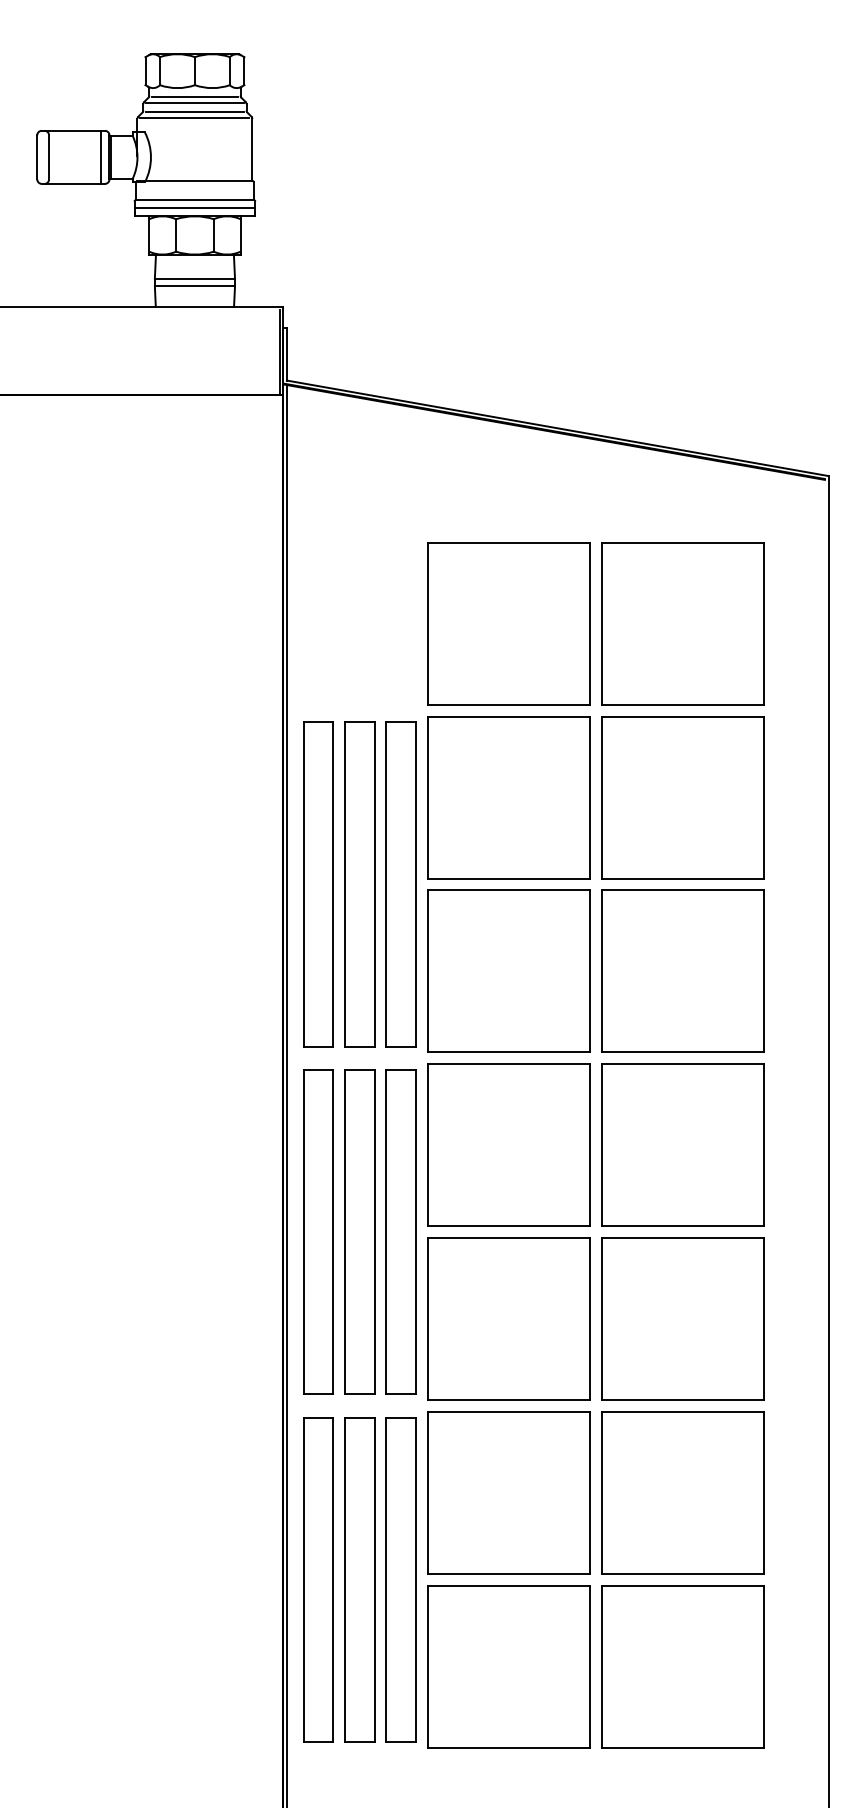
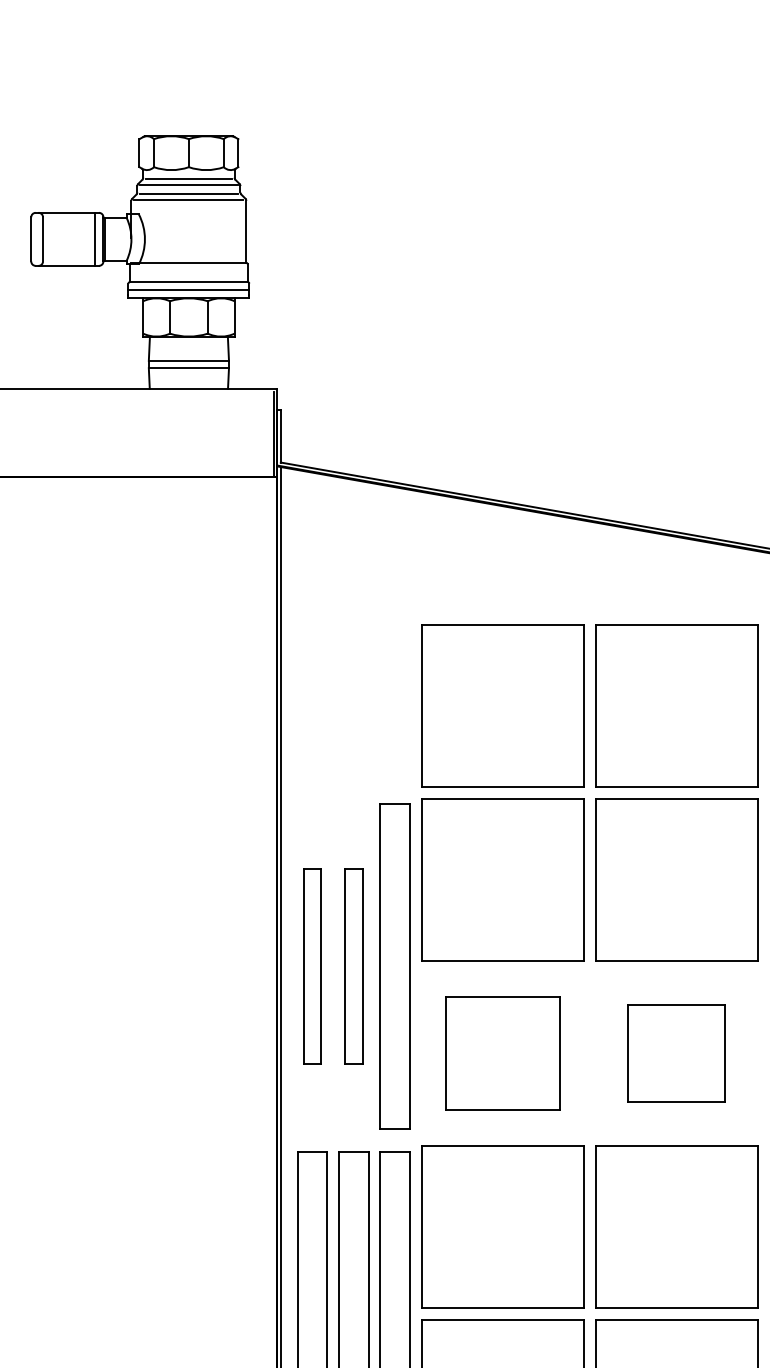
part: (318, 884) -> (312, 966), size x0.6
part: (359, 884) -> (353, 966), size x0.6
part: (508, 970) -> (502, 1052), size x0.7
part: (682, 970) -> (676, 1052), size x0.6

